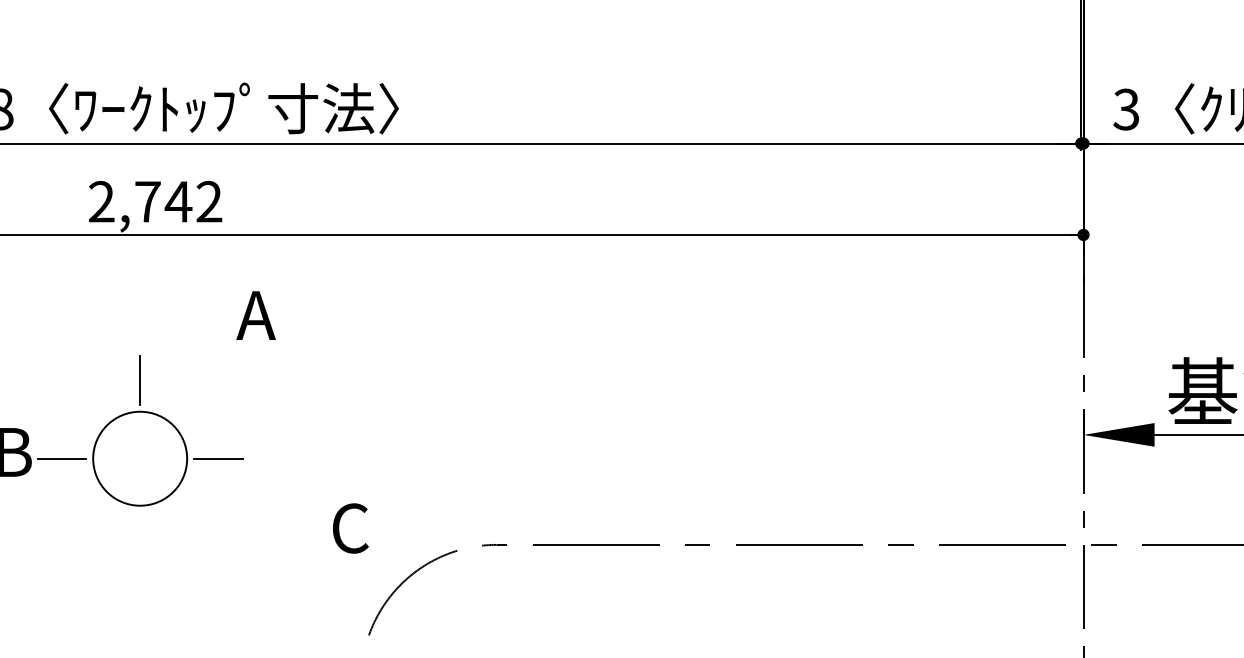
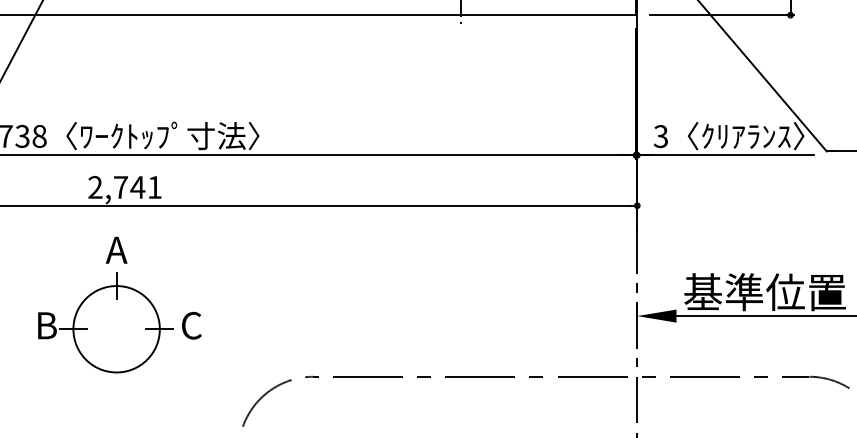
text: (208, 201) -> (154, 187), 2,742 -> 2,741
text: (255, 314) -> (116, 249), moved
circle: (139, 459) -> (116, 329), size x1.67
text: (350, 528) -> (191, 325), moved

